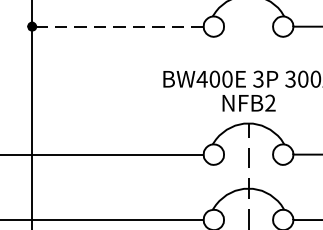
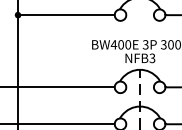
line: (116, 27) -> (65, 15), dashed -> solid
text: (270, 103) -> (152, 58), NFB2 -> NFB3

